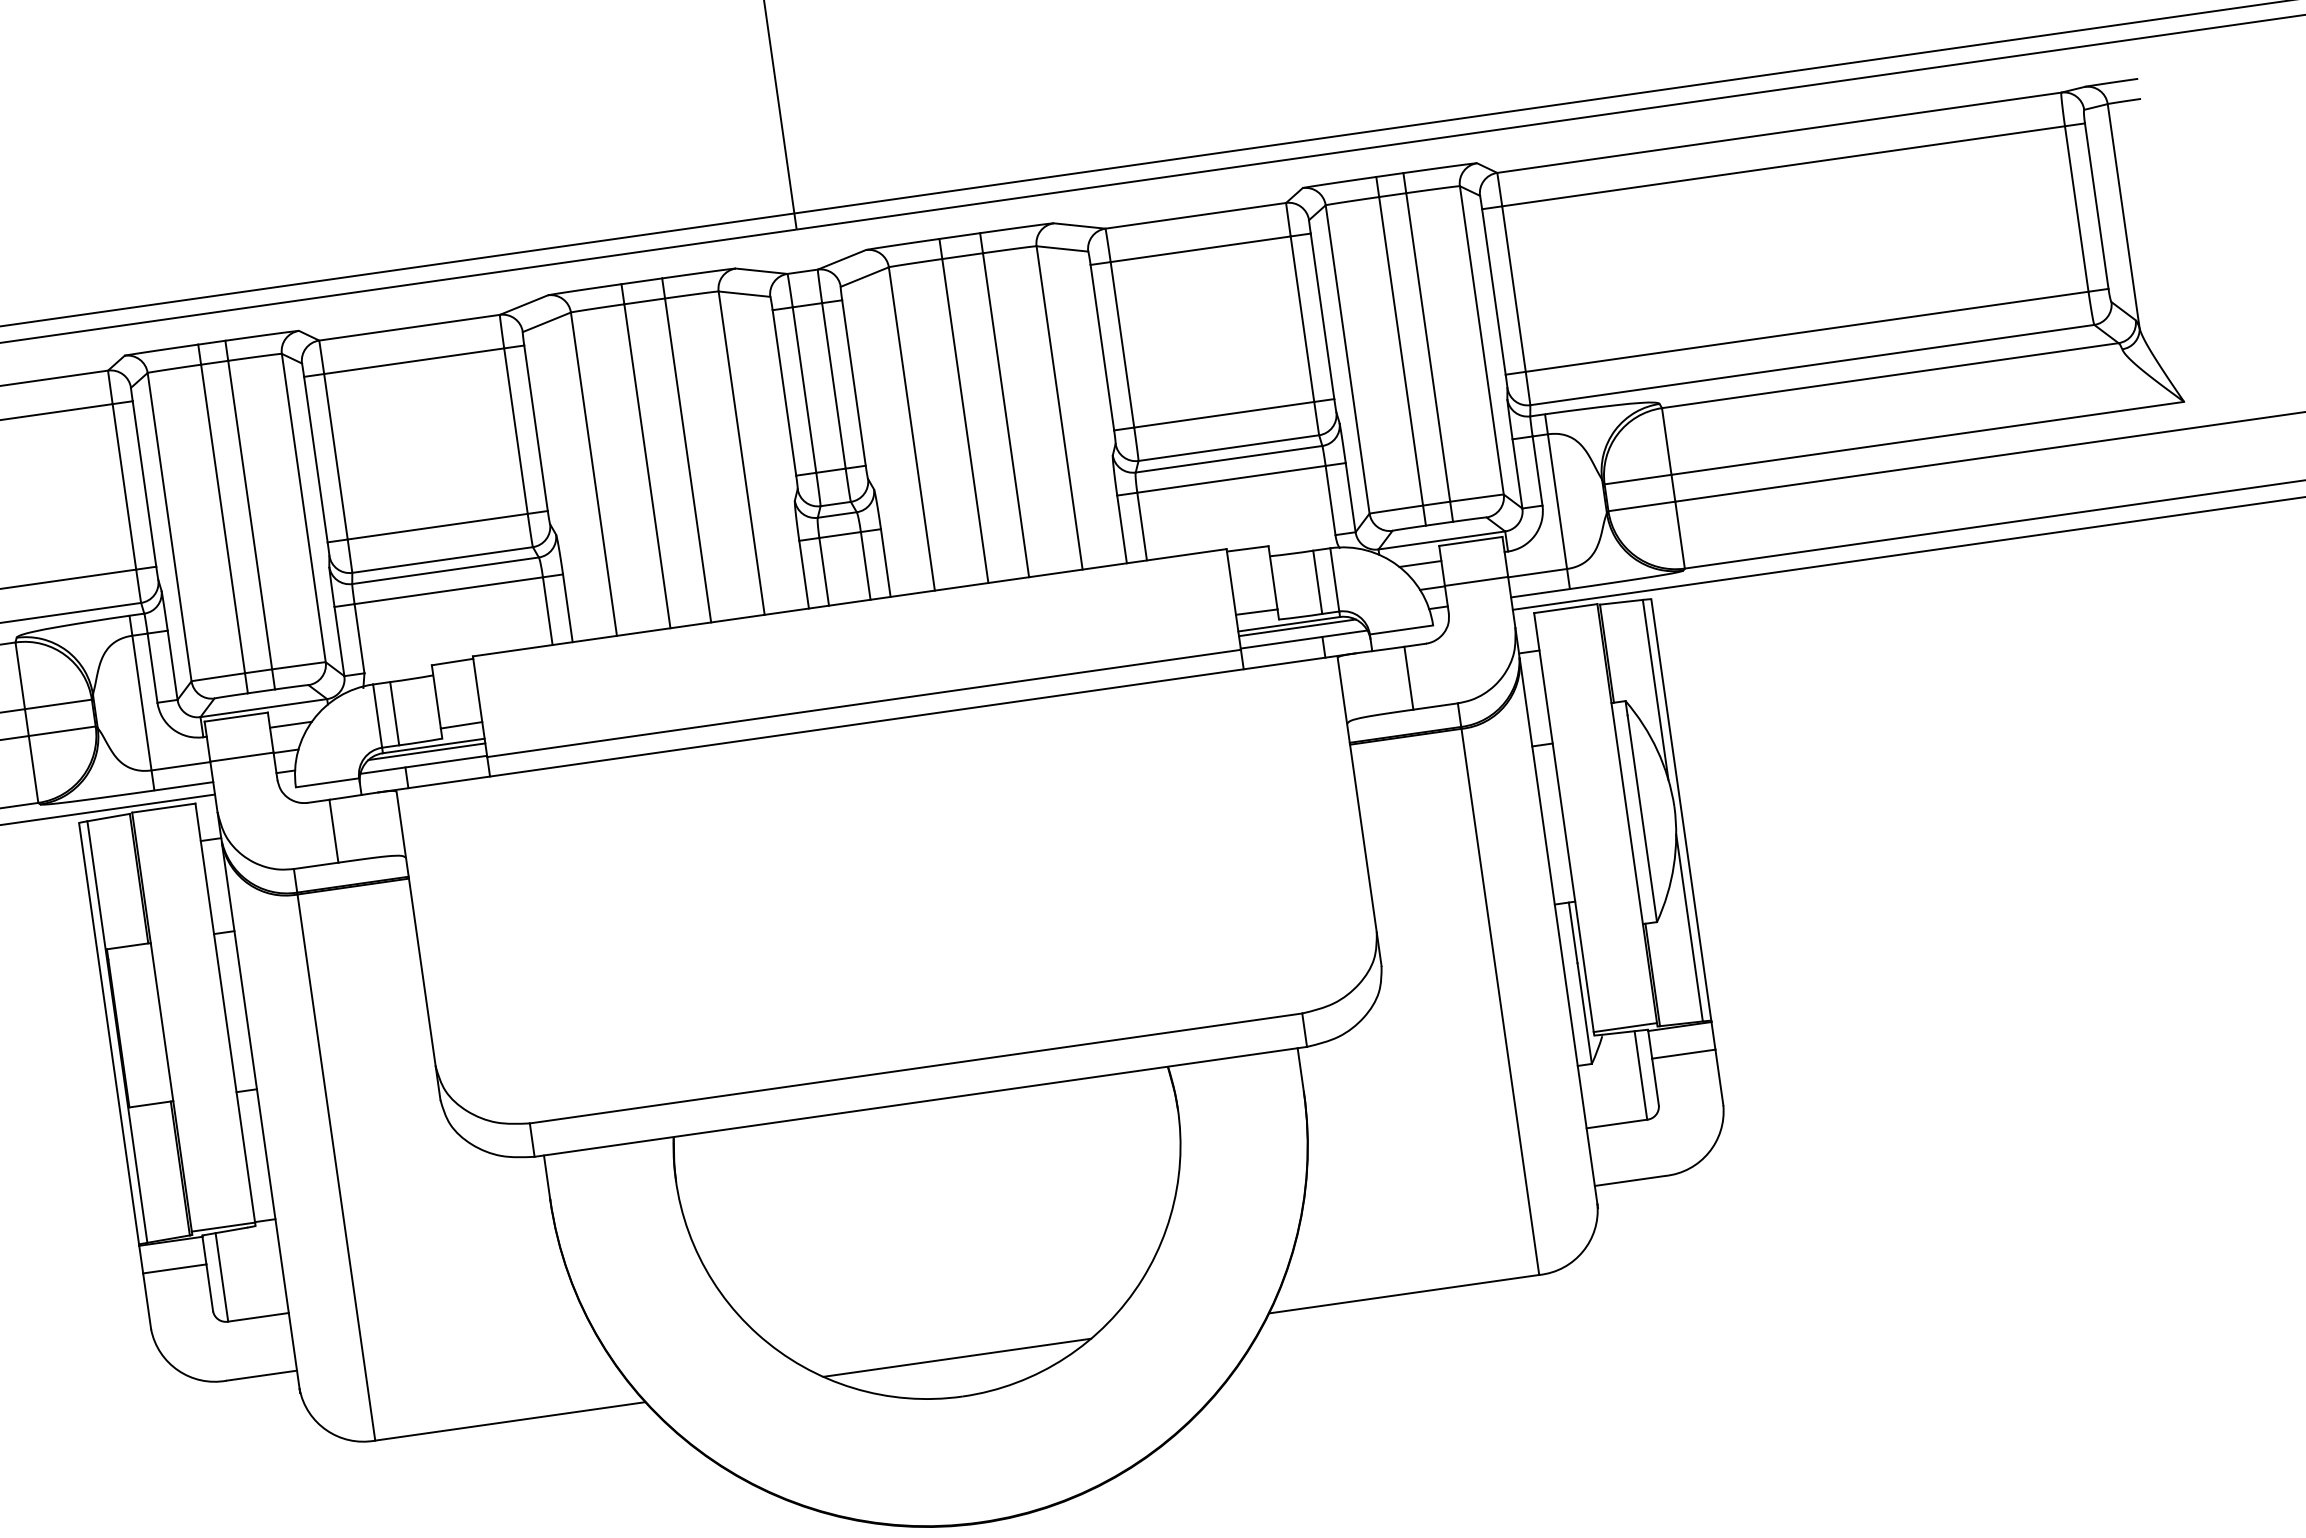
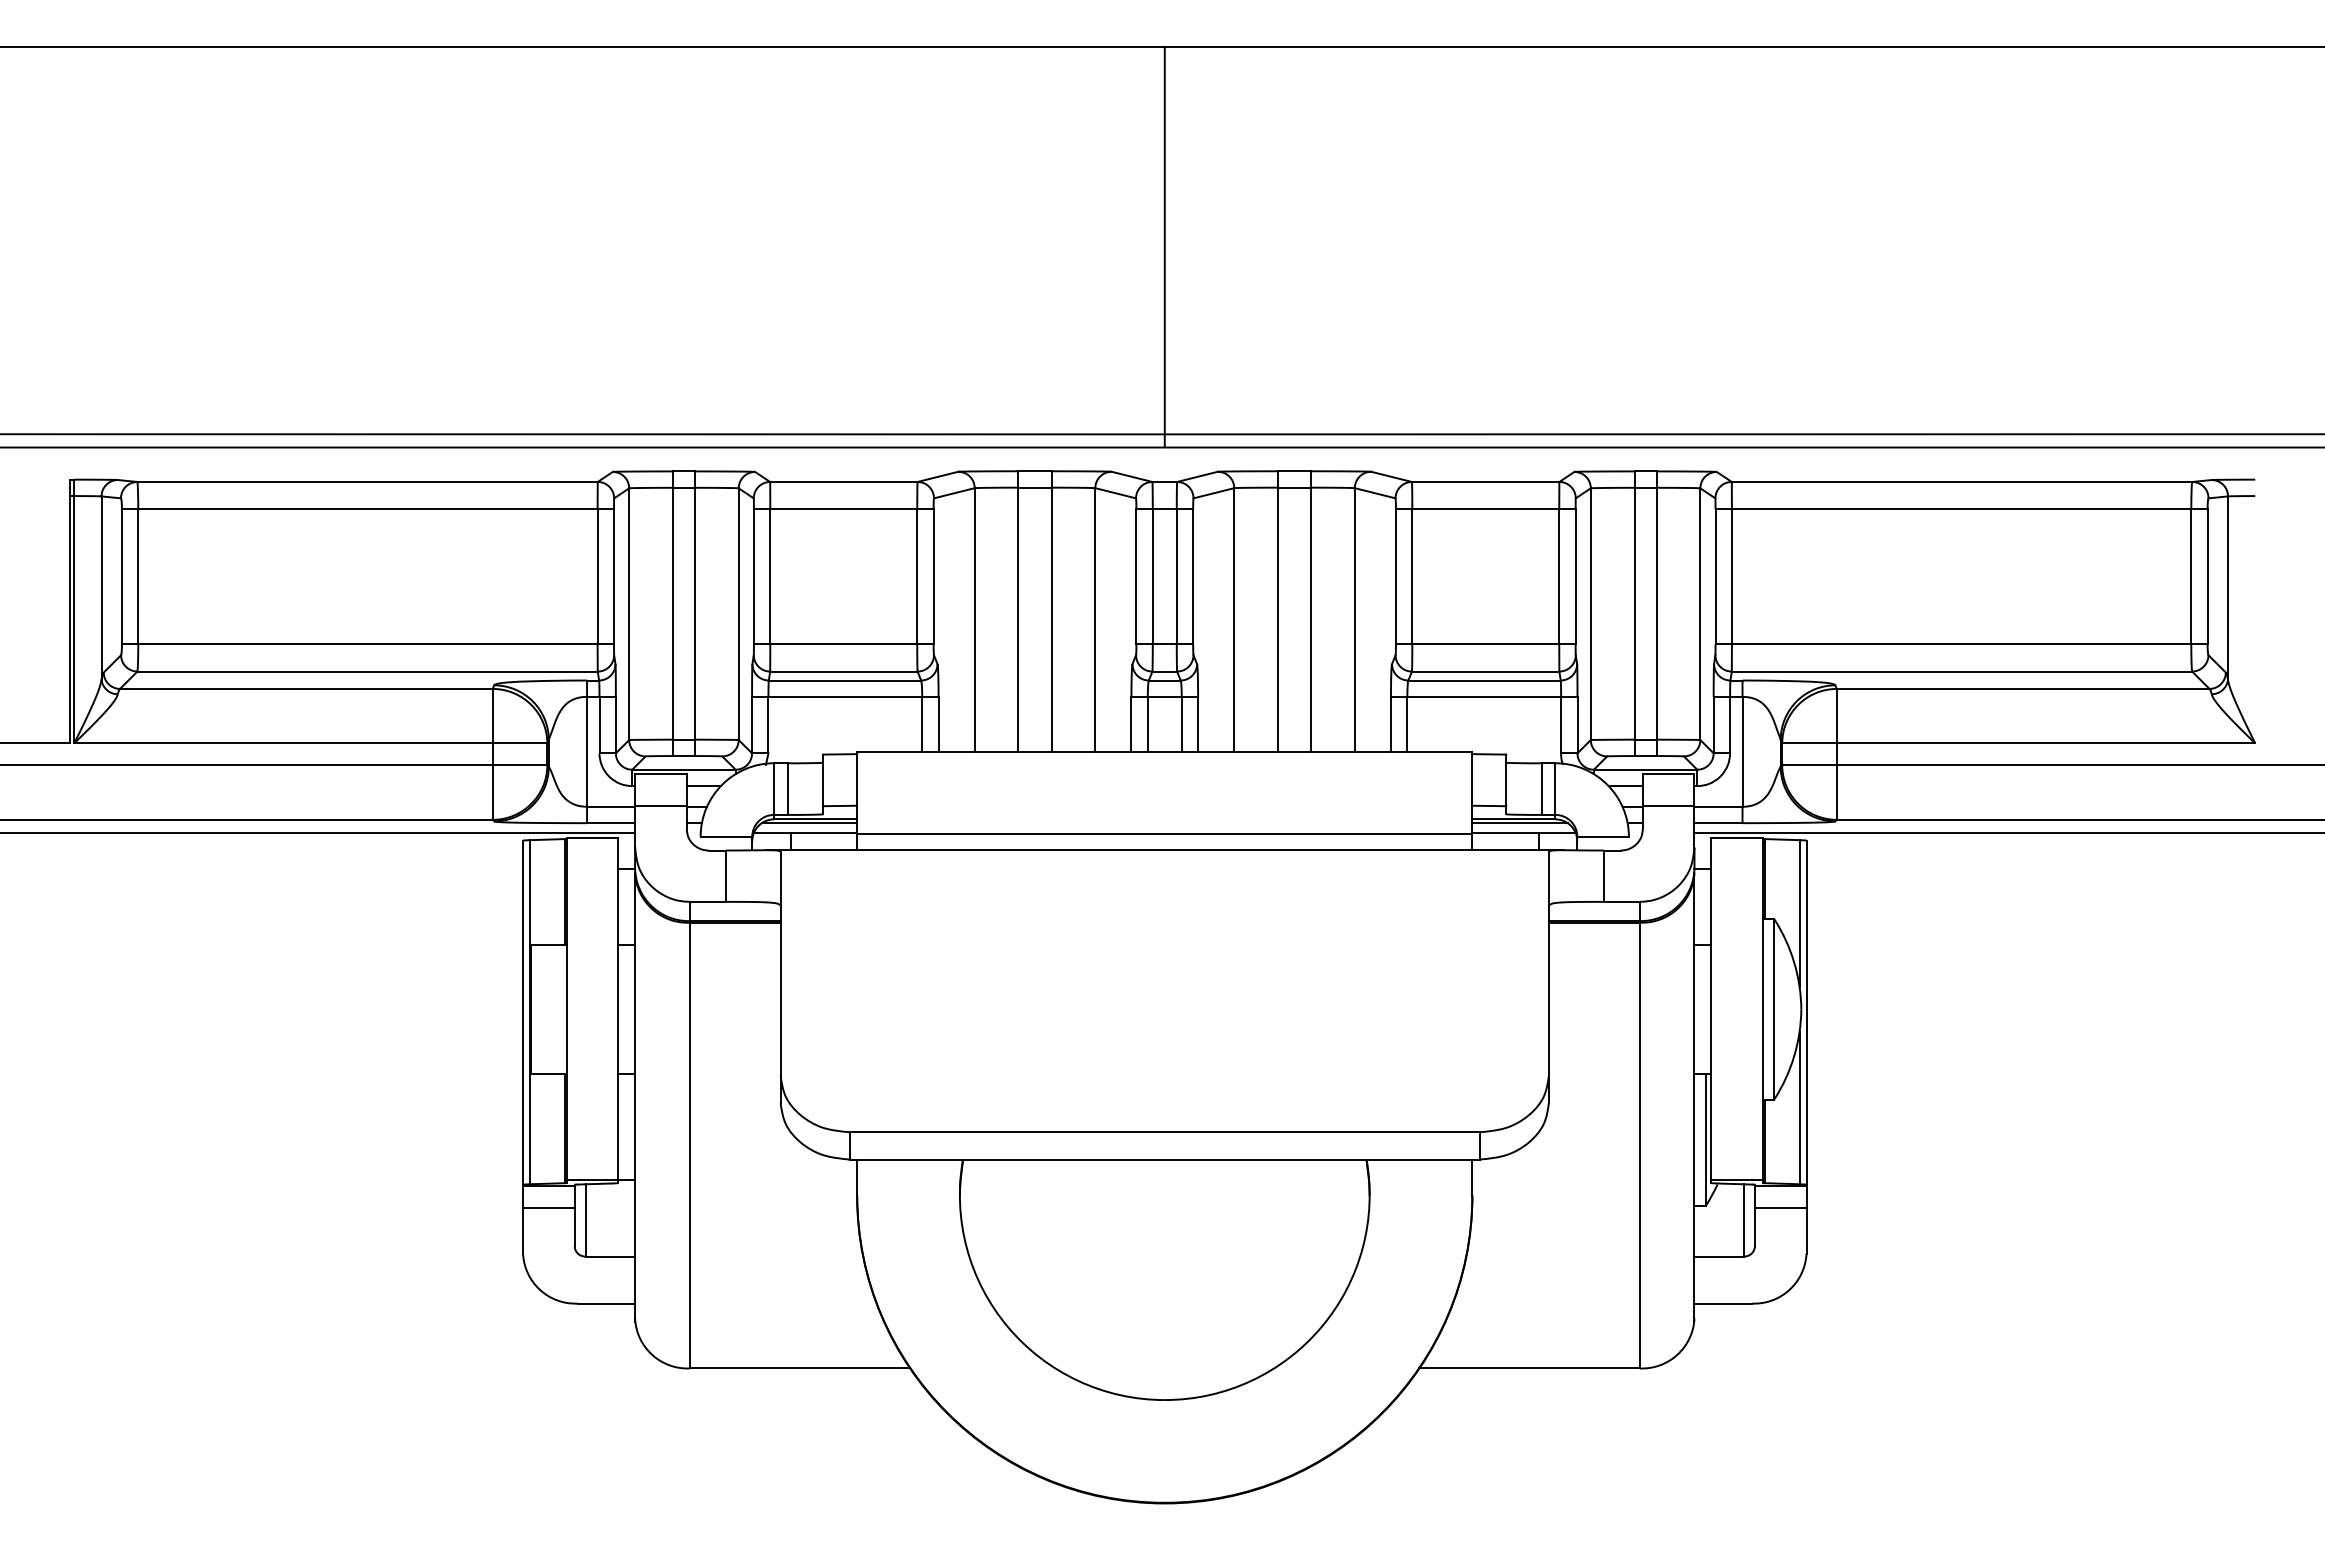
line: (956, 1357) -> (1164, 1368), removed

